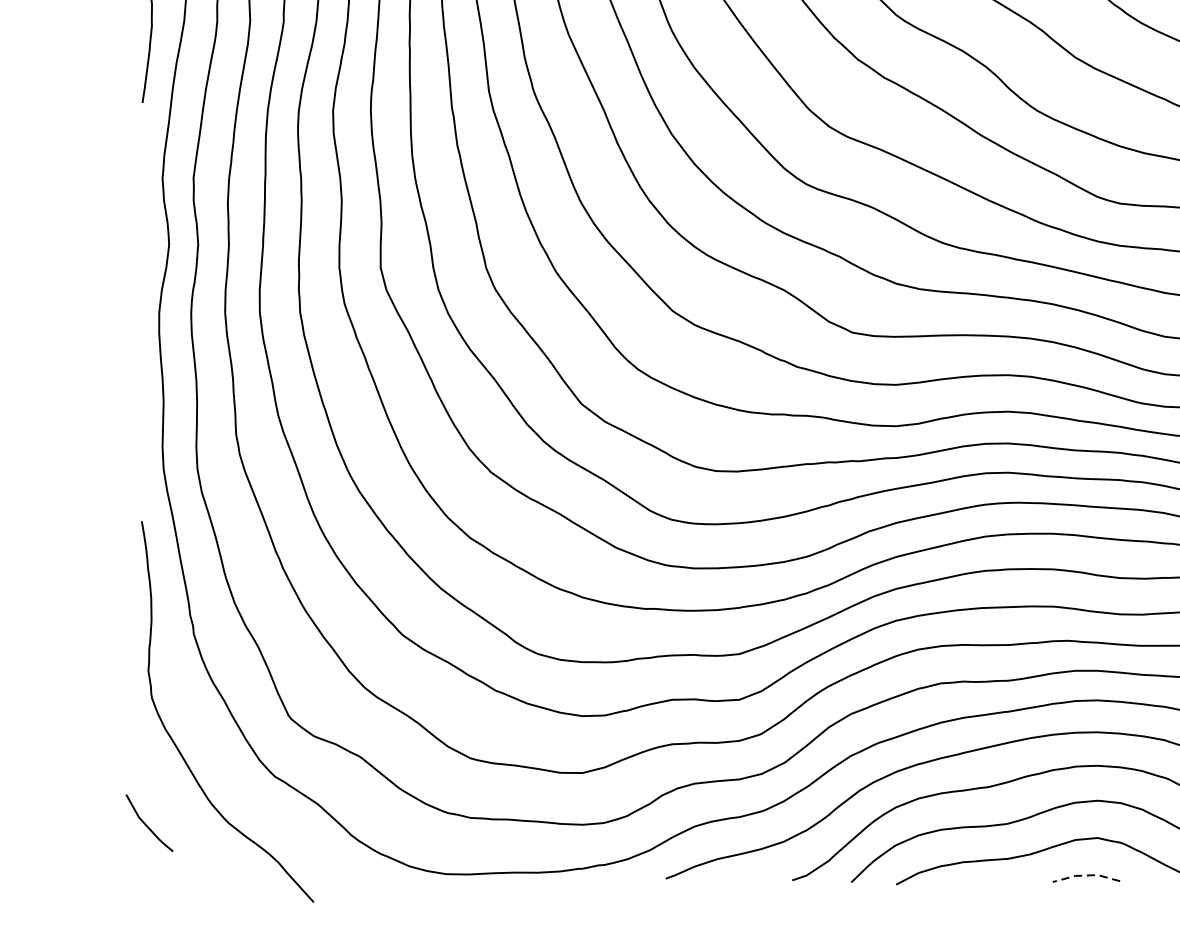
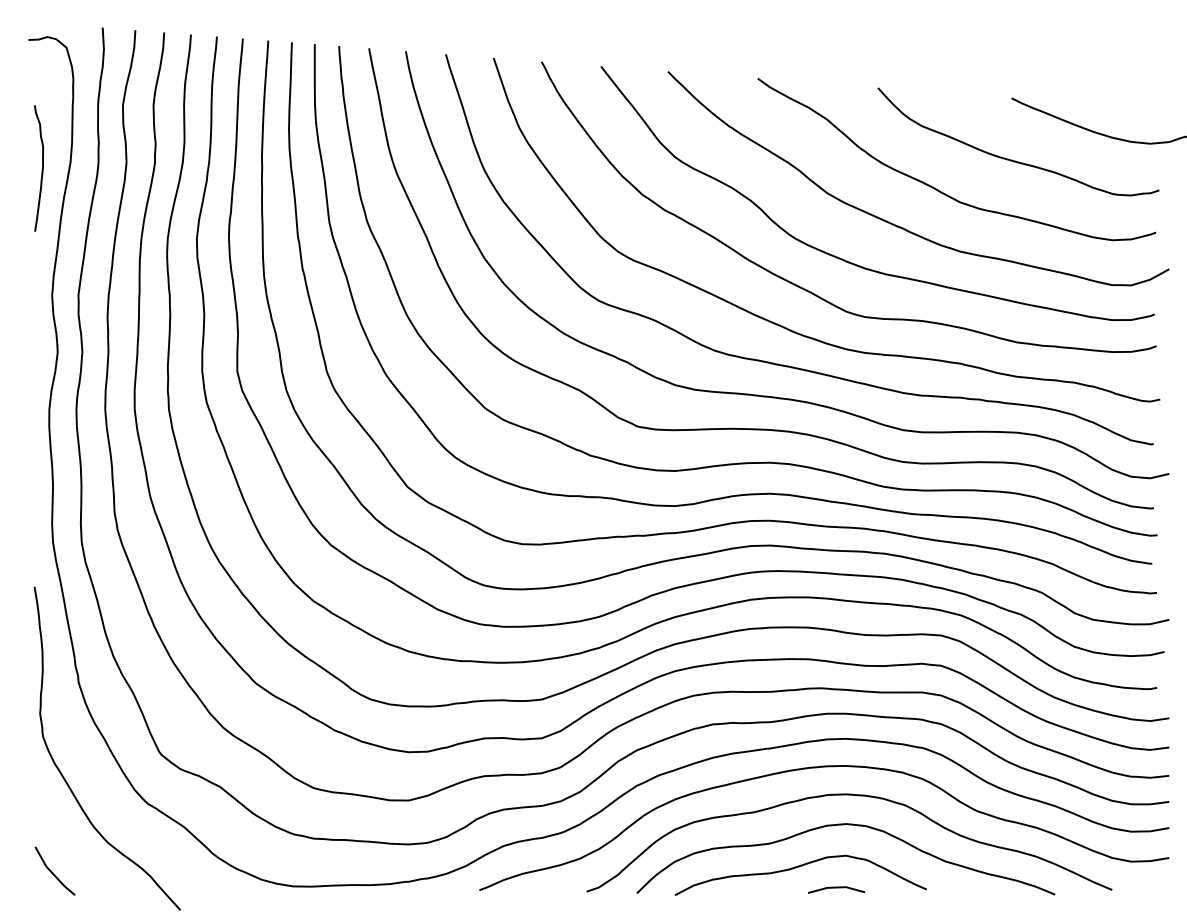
curve: (146, 823) -> (52, 871), moved
line: (1086, 875) -> (836, 887), dashed -> solid

